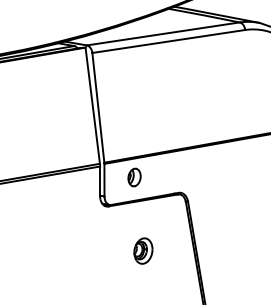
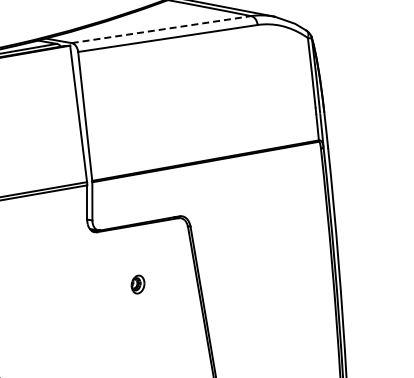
line: (163, 33) -> (161, 29), solid -> dashed
part: (134, 177) -> (127, 198), removed
part: (142, 250) -> (137, 284), size x0.6

